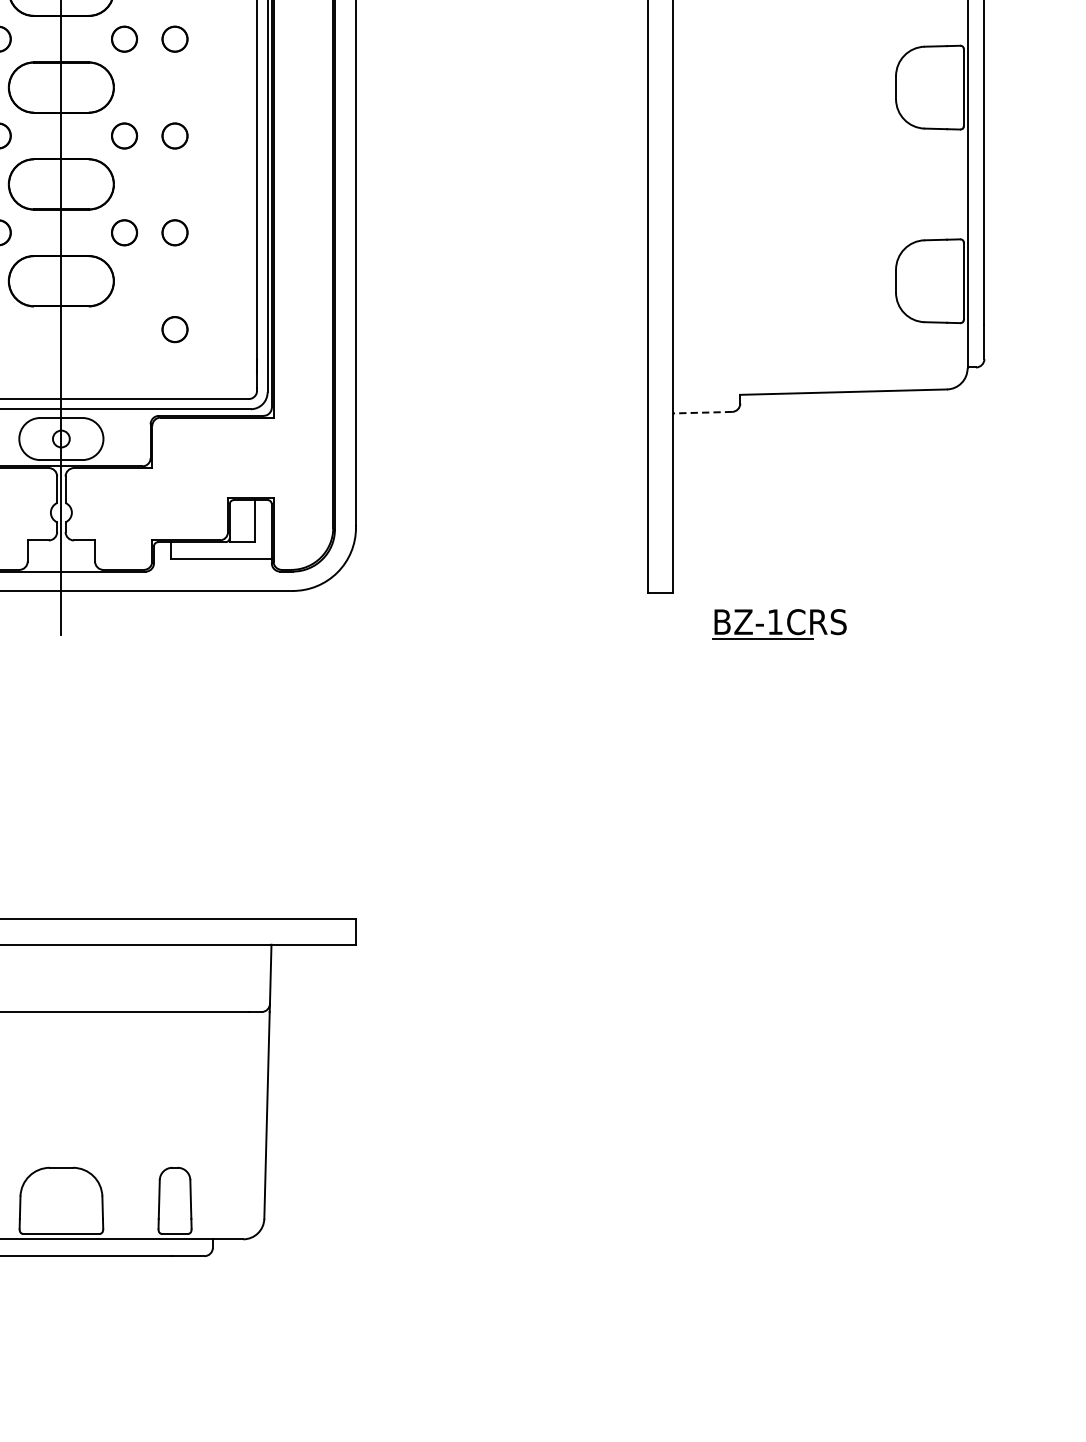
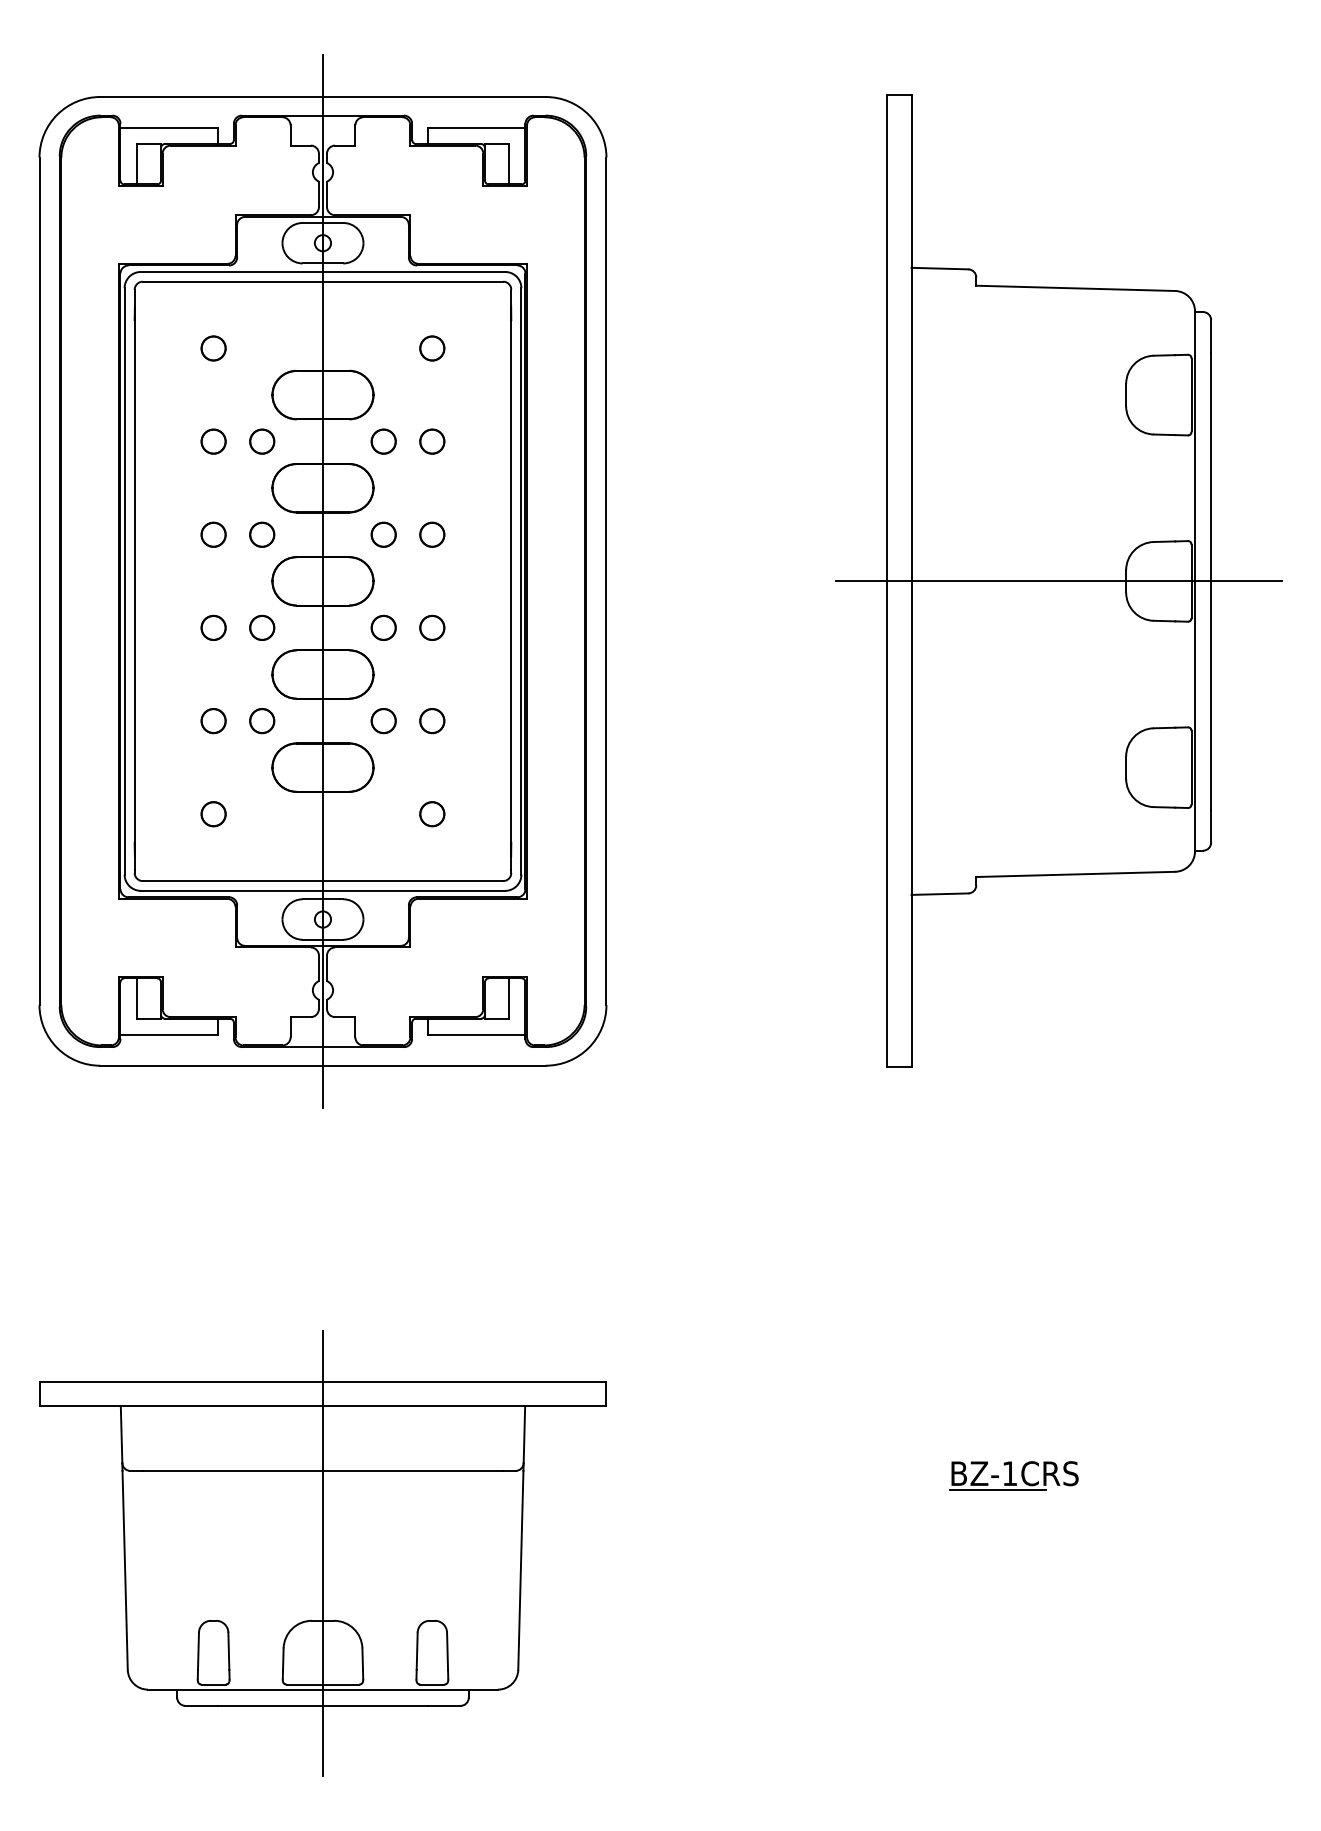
line: (825, 87) -> (1058, 581), added
line: (702, 413) -> (939, 894), dashed -> solid
part: (778, 623) -> (1013, 1475), moved
line: (60, 1097) -> (322, 1553), added

